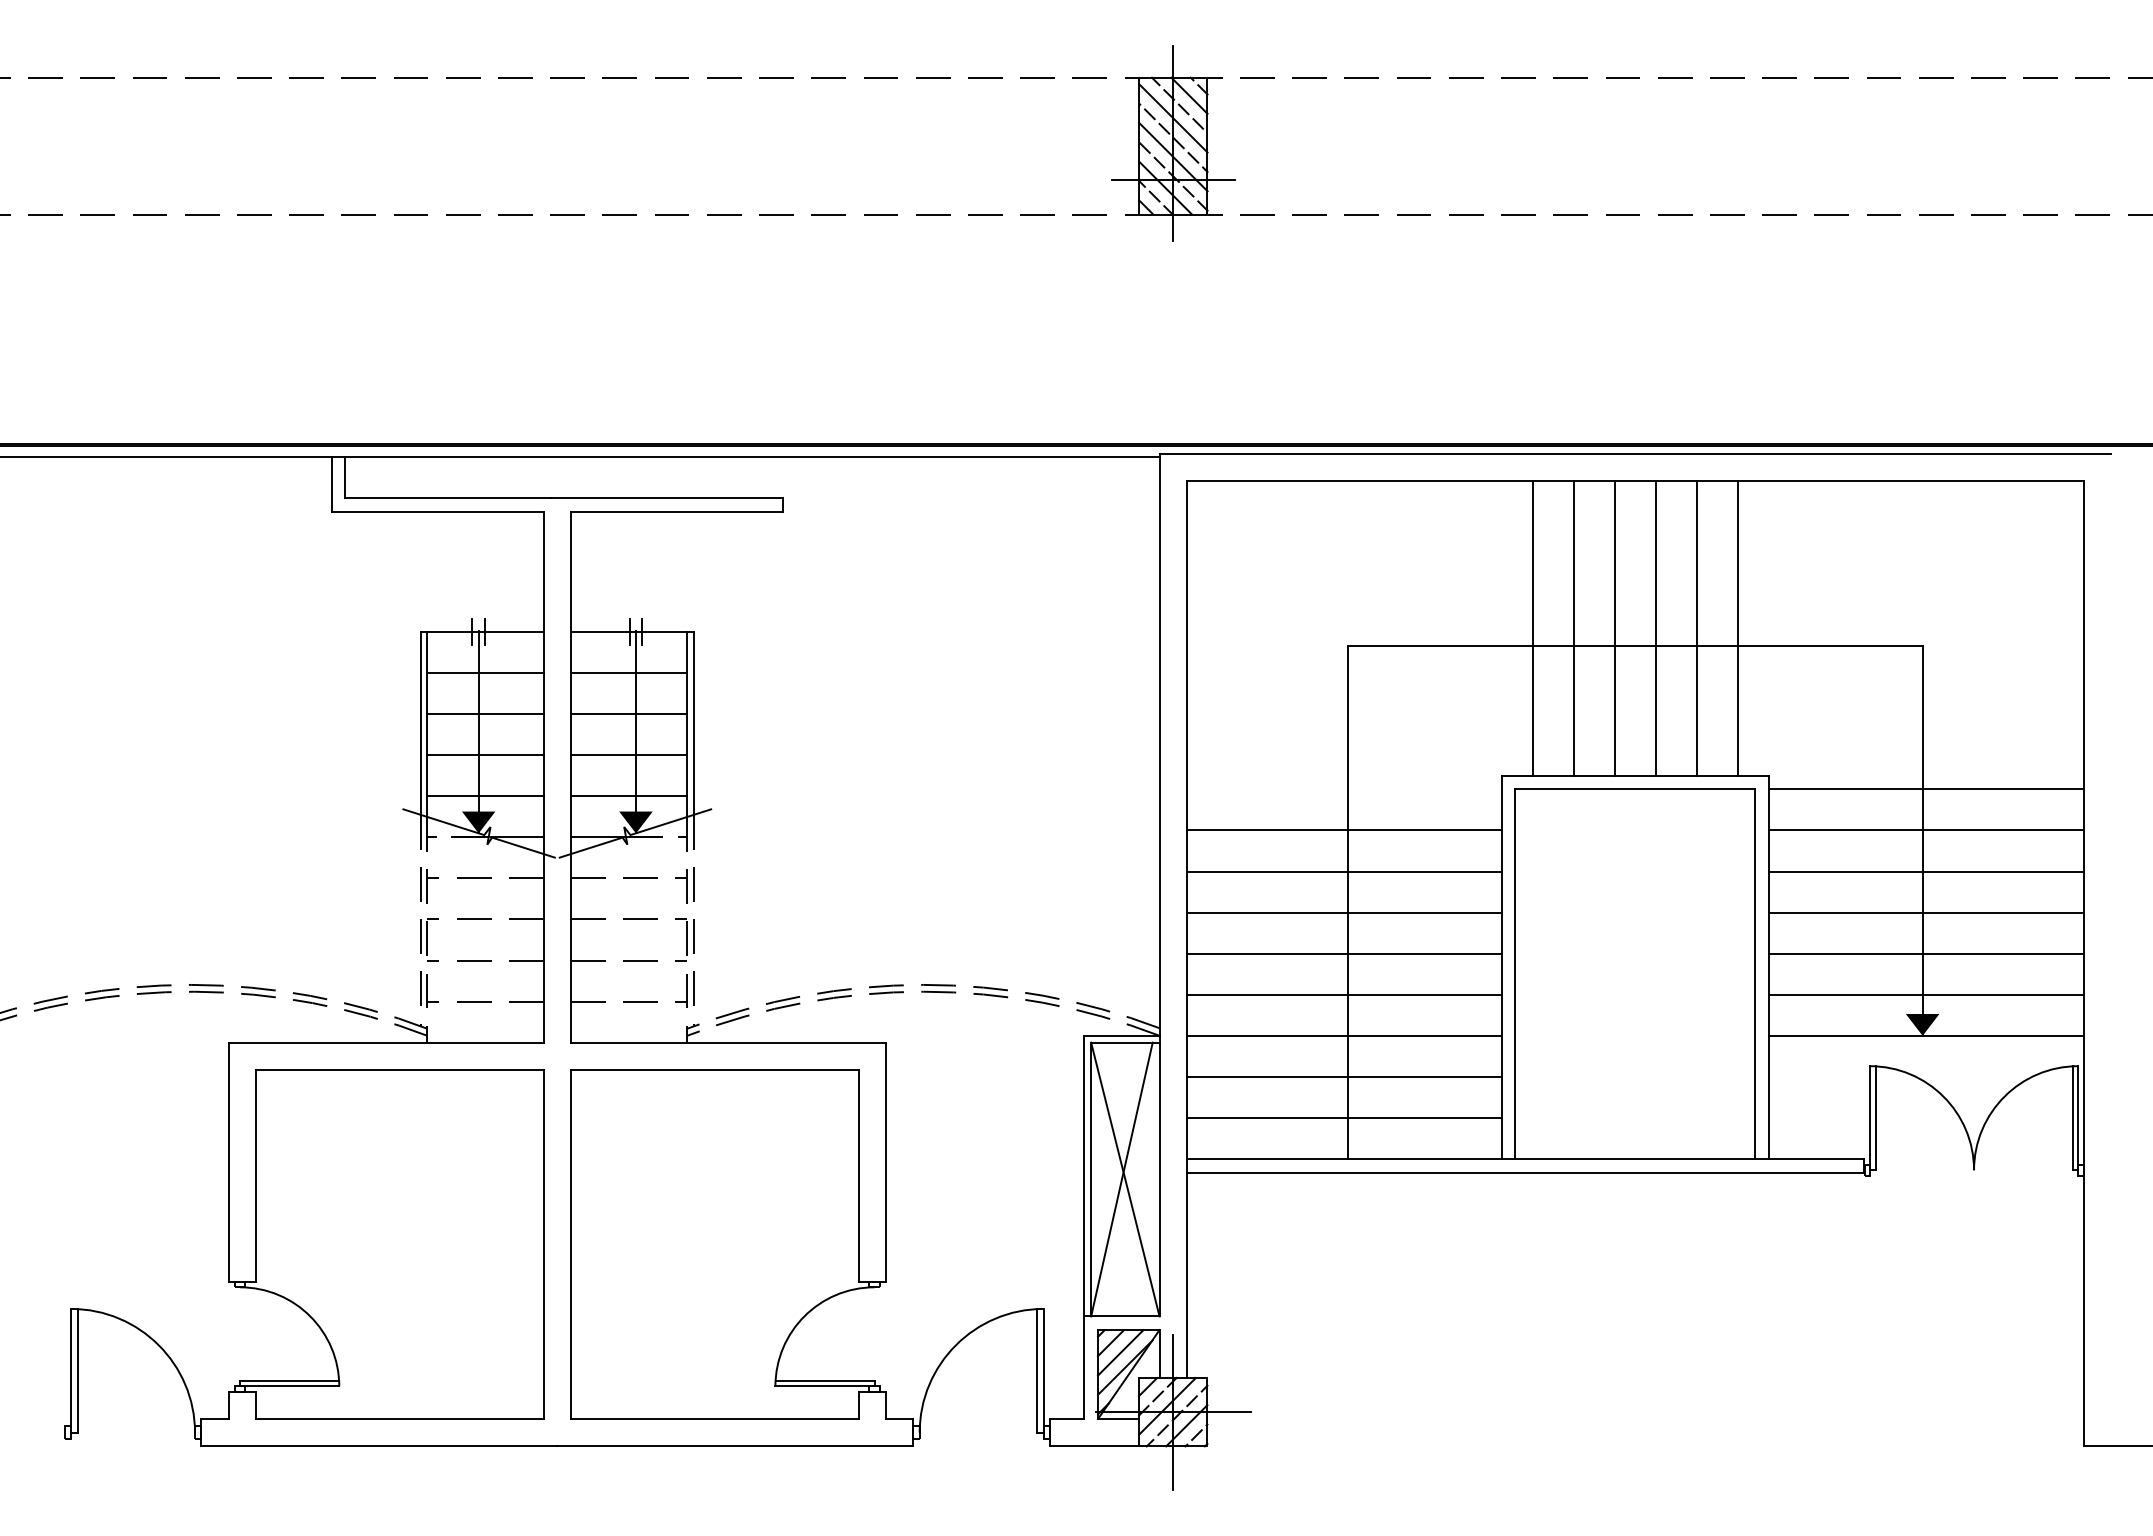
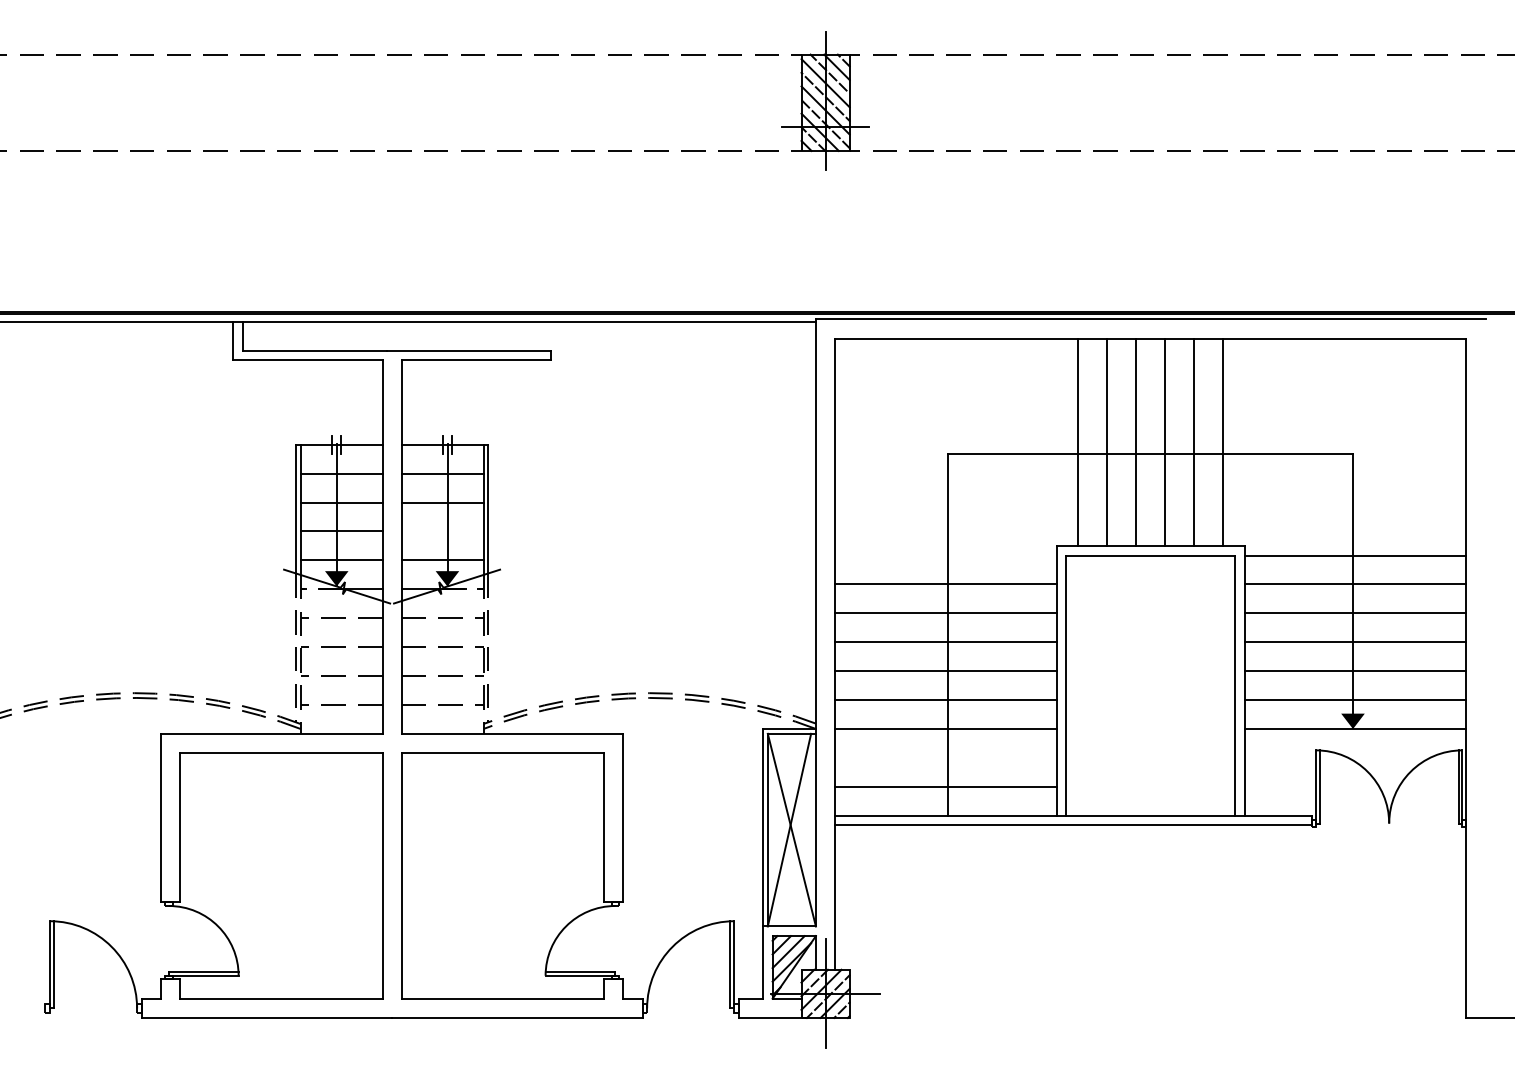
line: (629, 755) -> (442, 531), removed
line: (1343, 1076) -> (945, 757), removed

